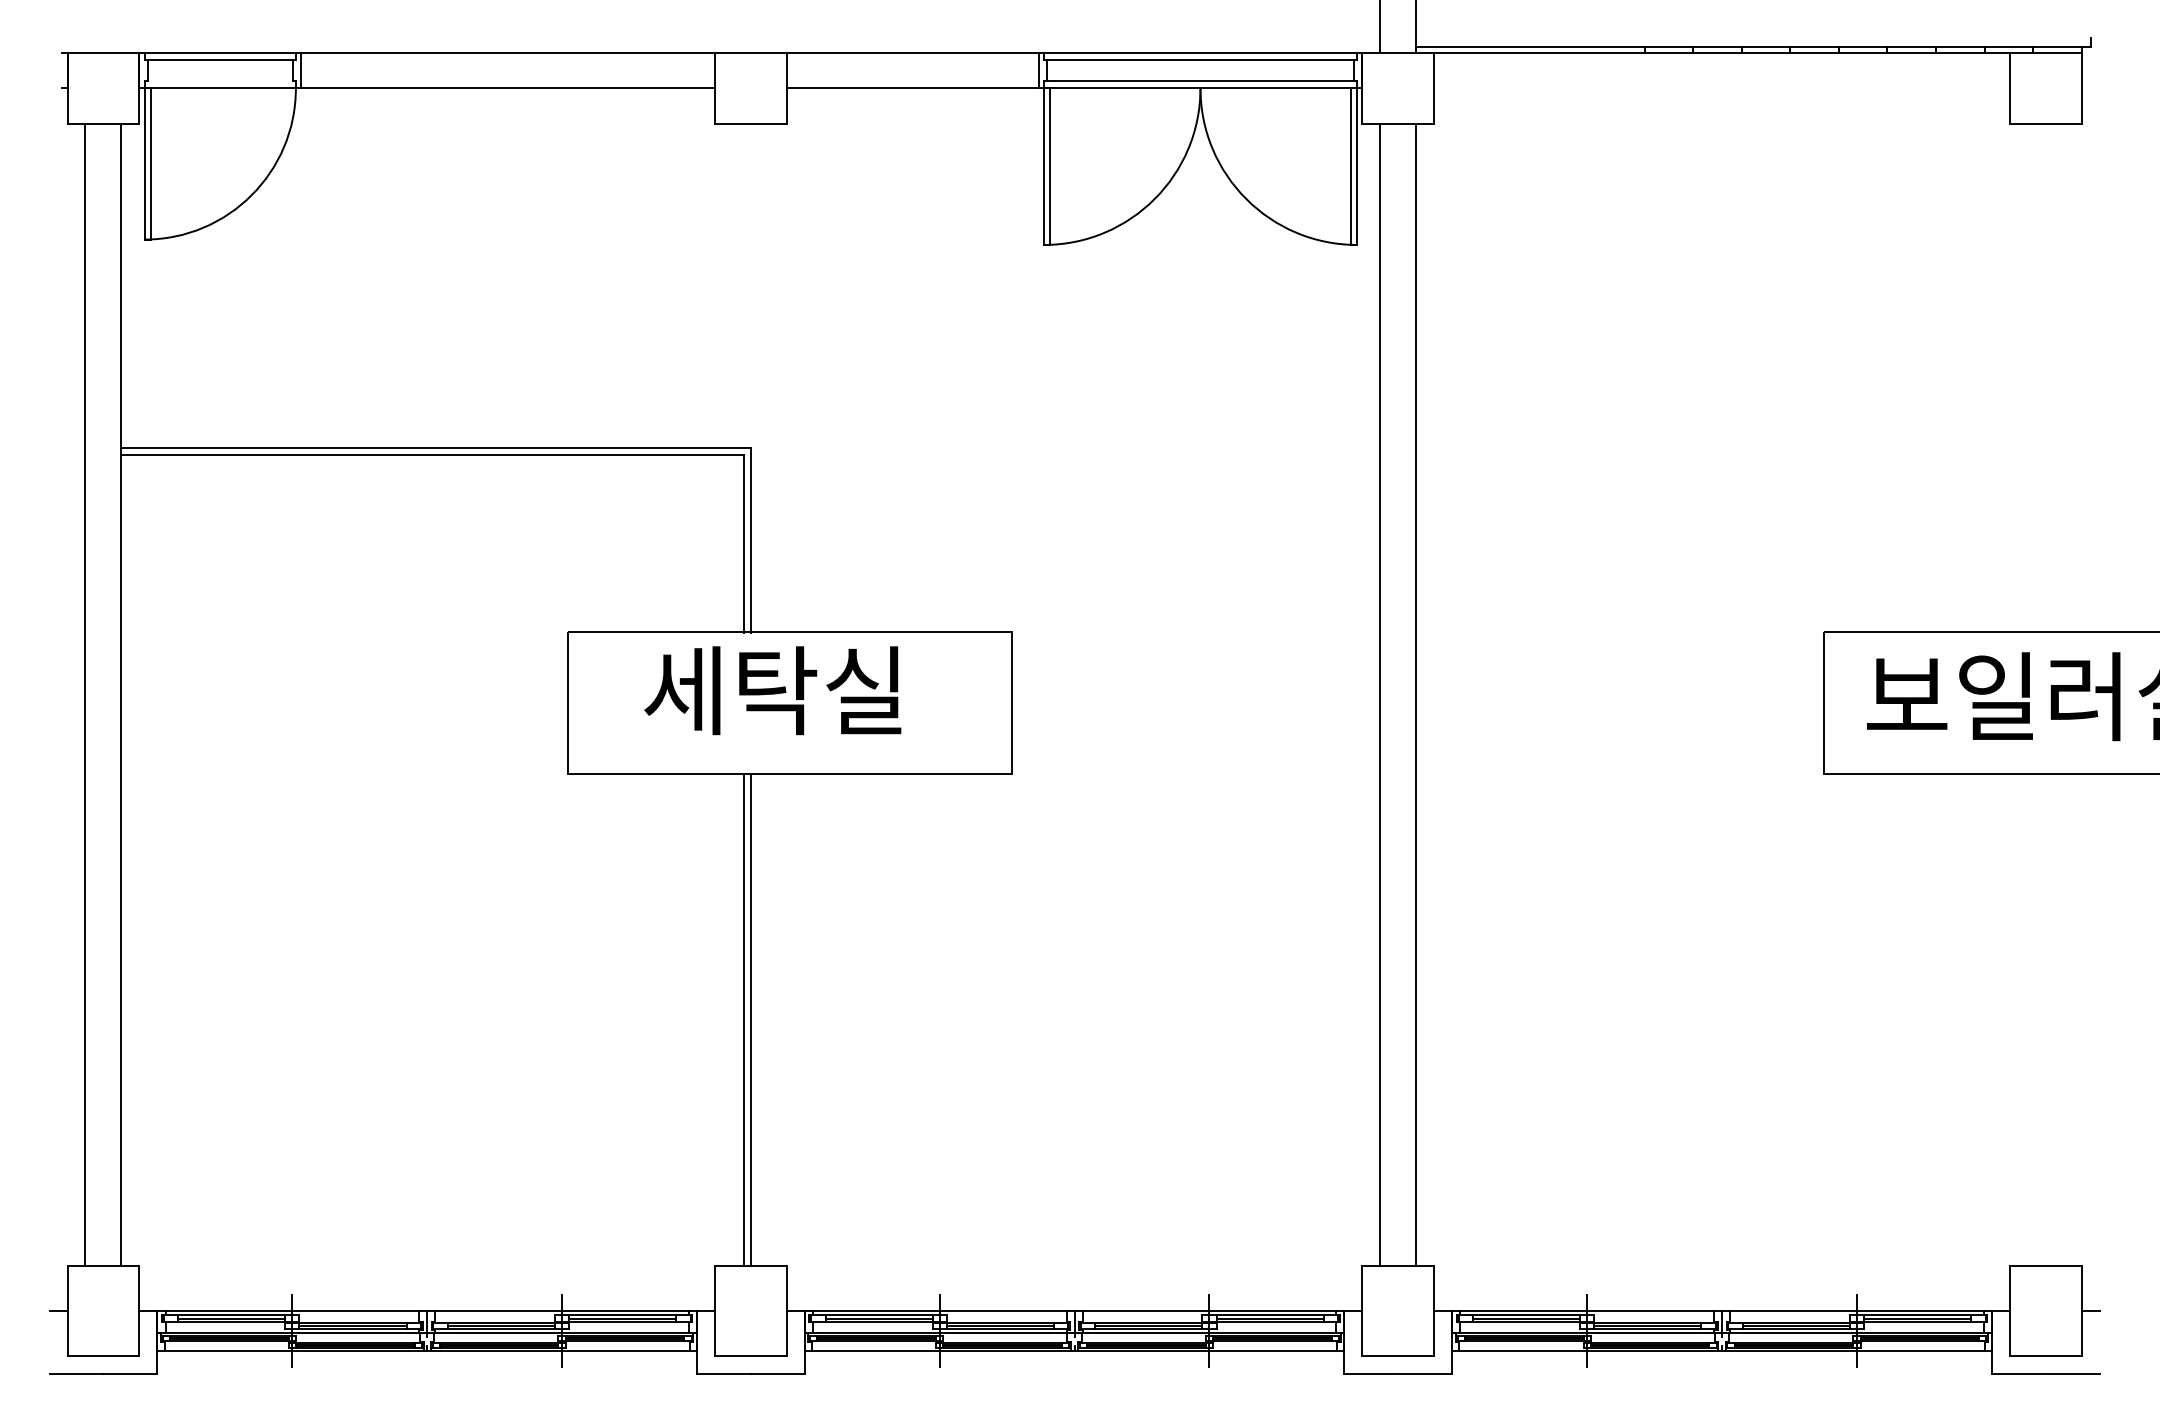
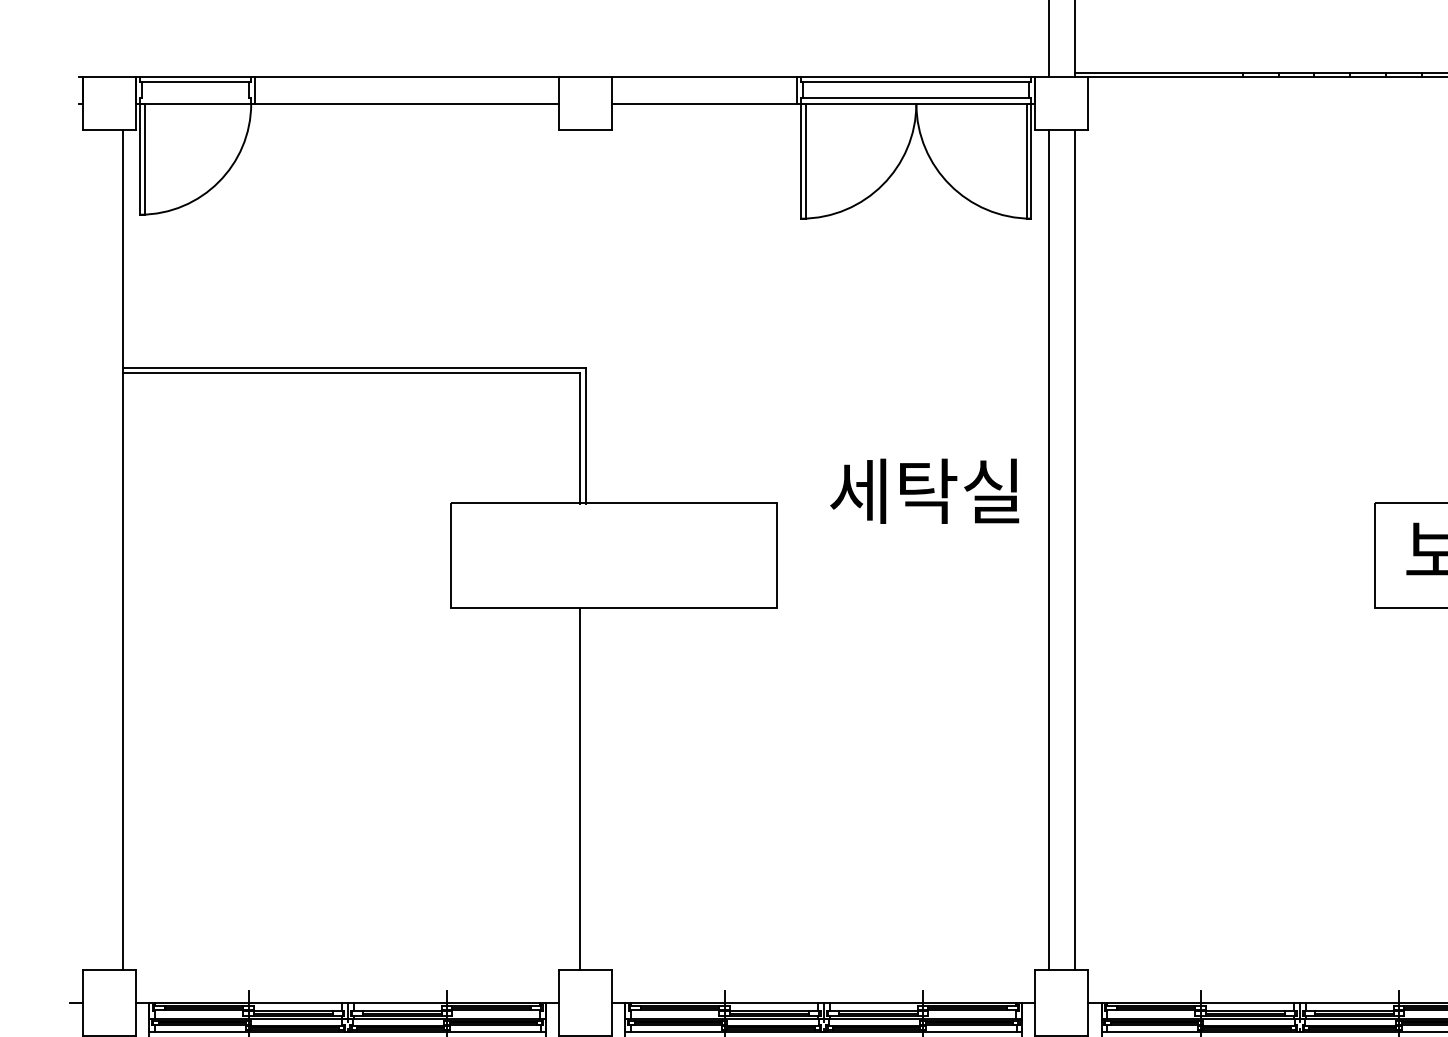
text: (772, 690) -> (924, 491), moved
line: (85, 695) -> (96, 549), removed
line: (750, 1020) -> (585, 788), removed

